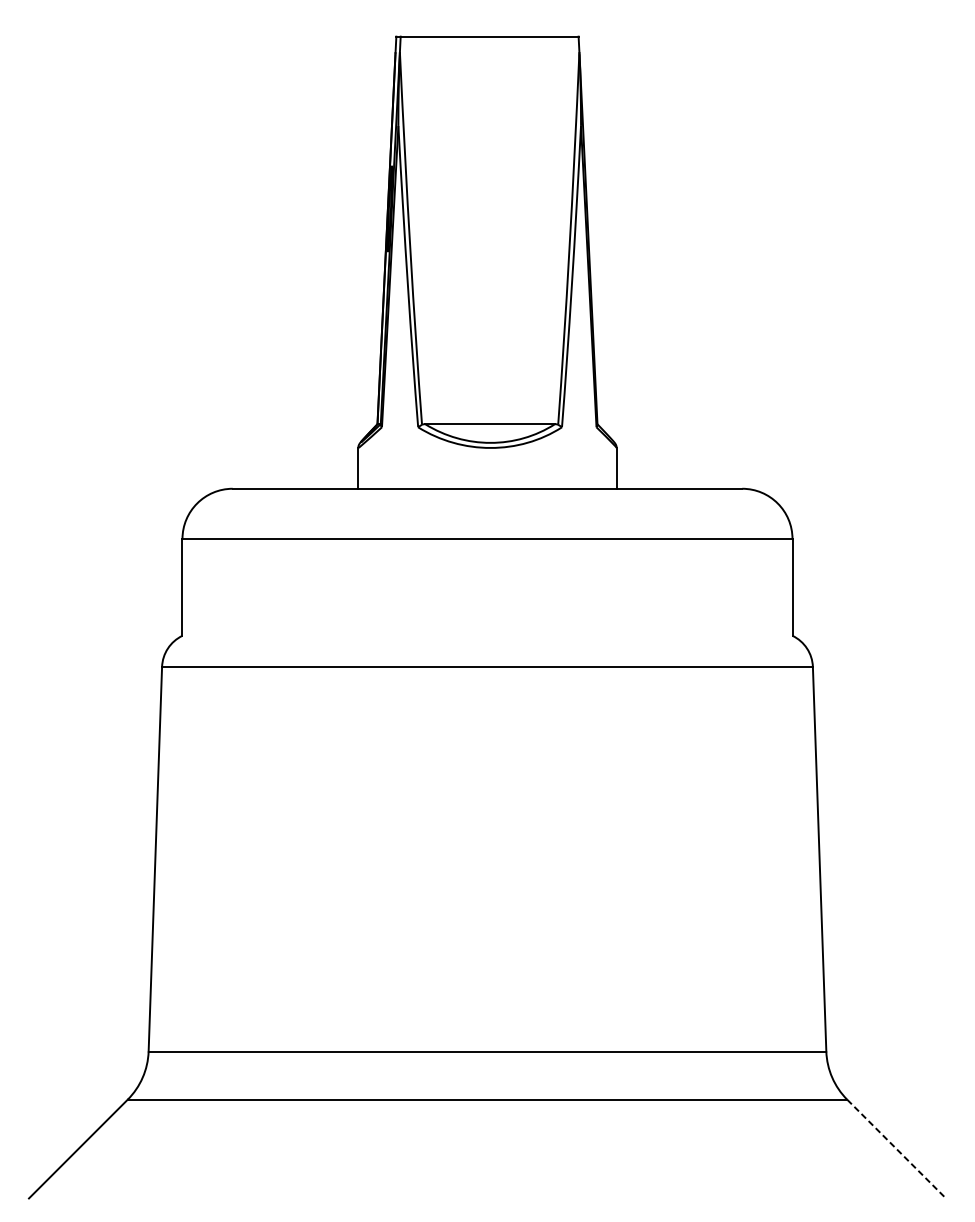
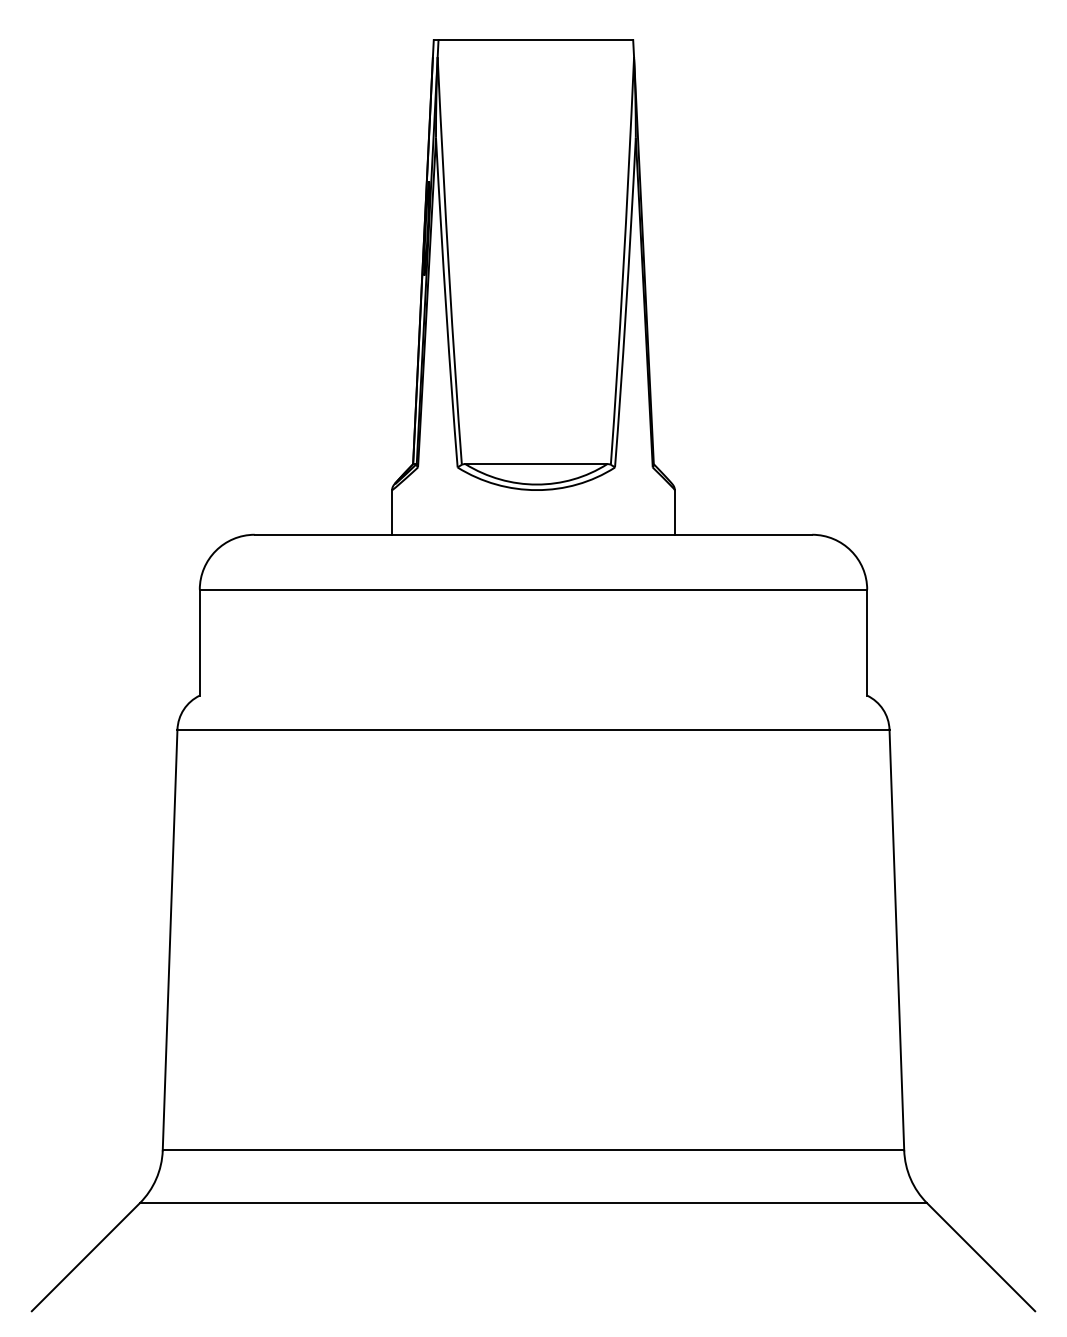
line: (896, 1149) -> (981, 1257), dashed -> solid

